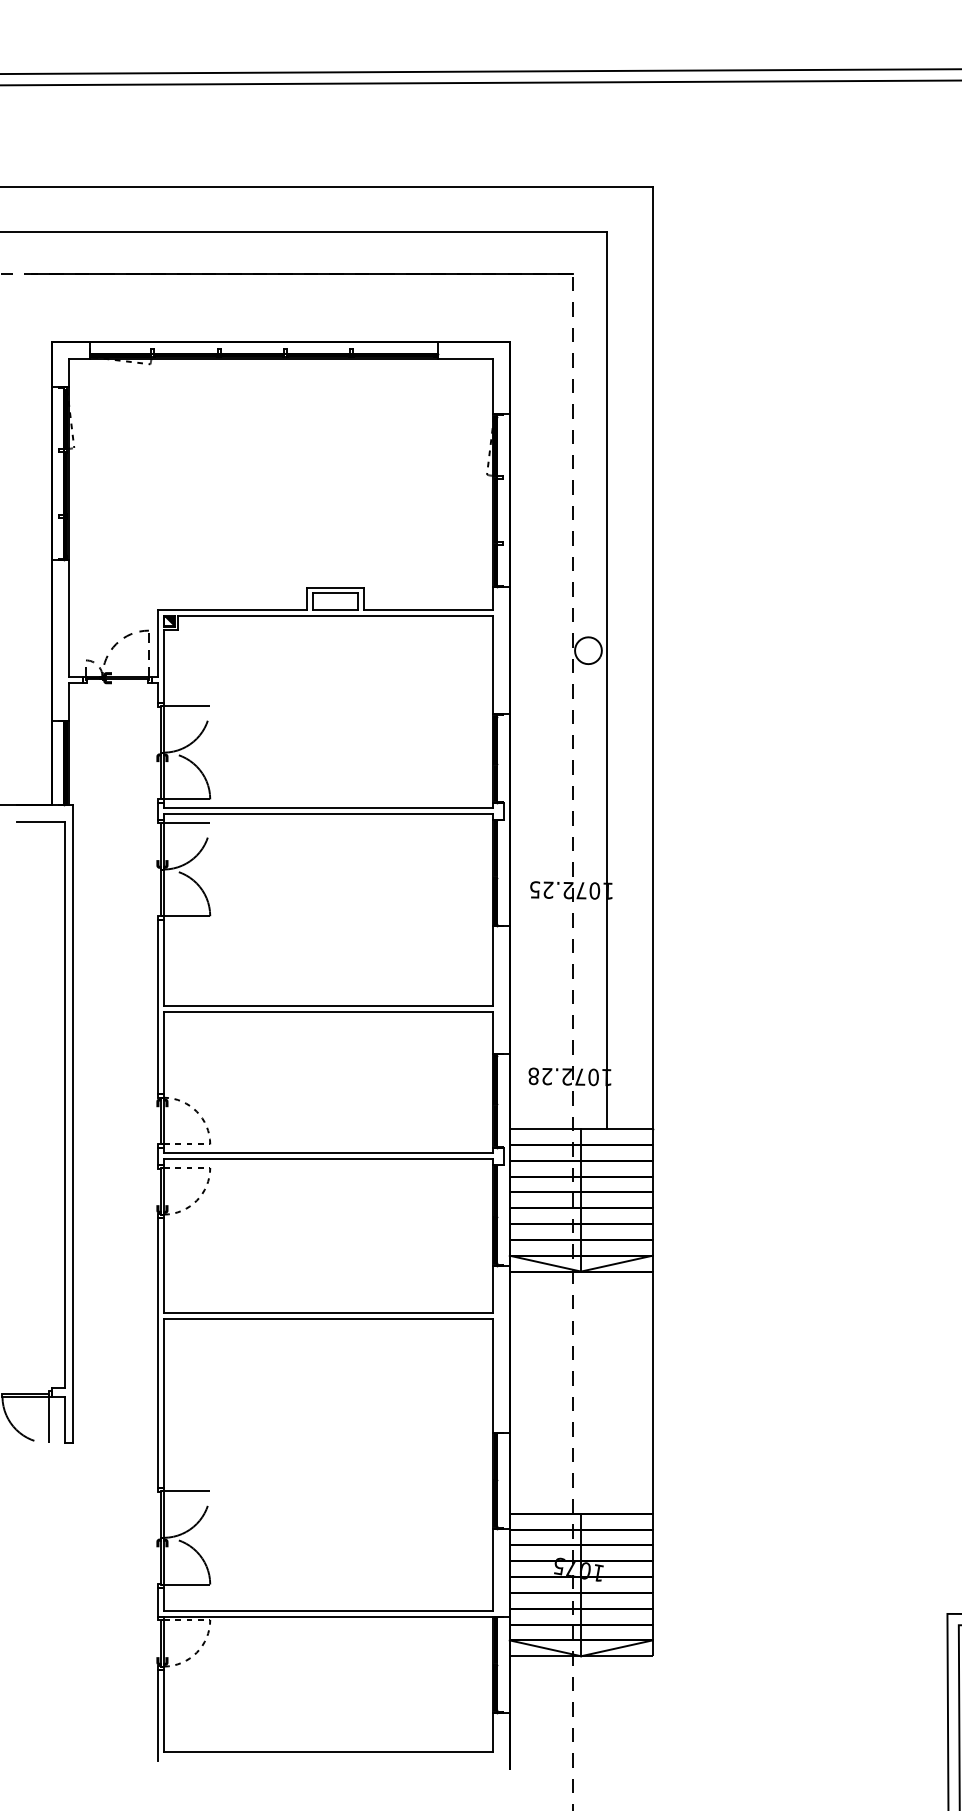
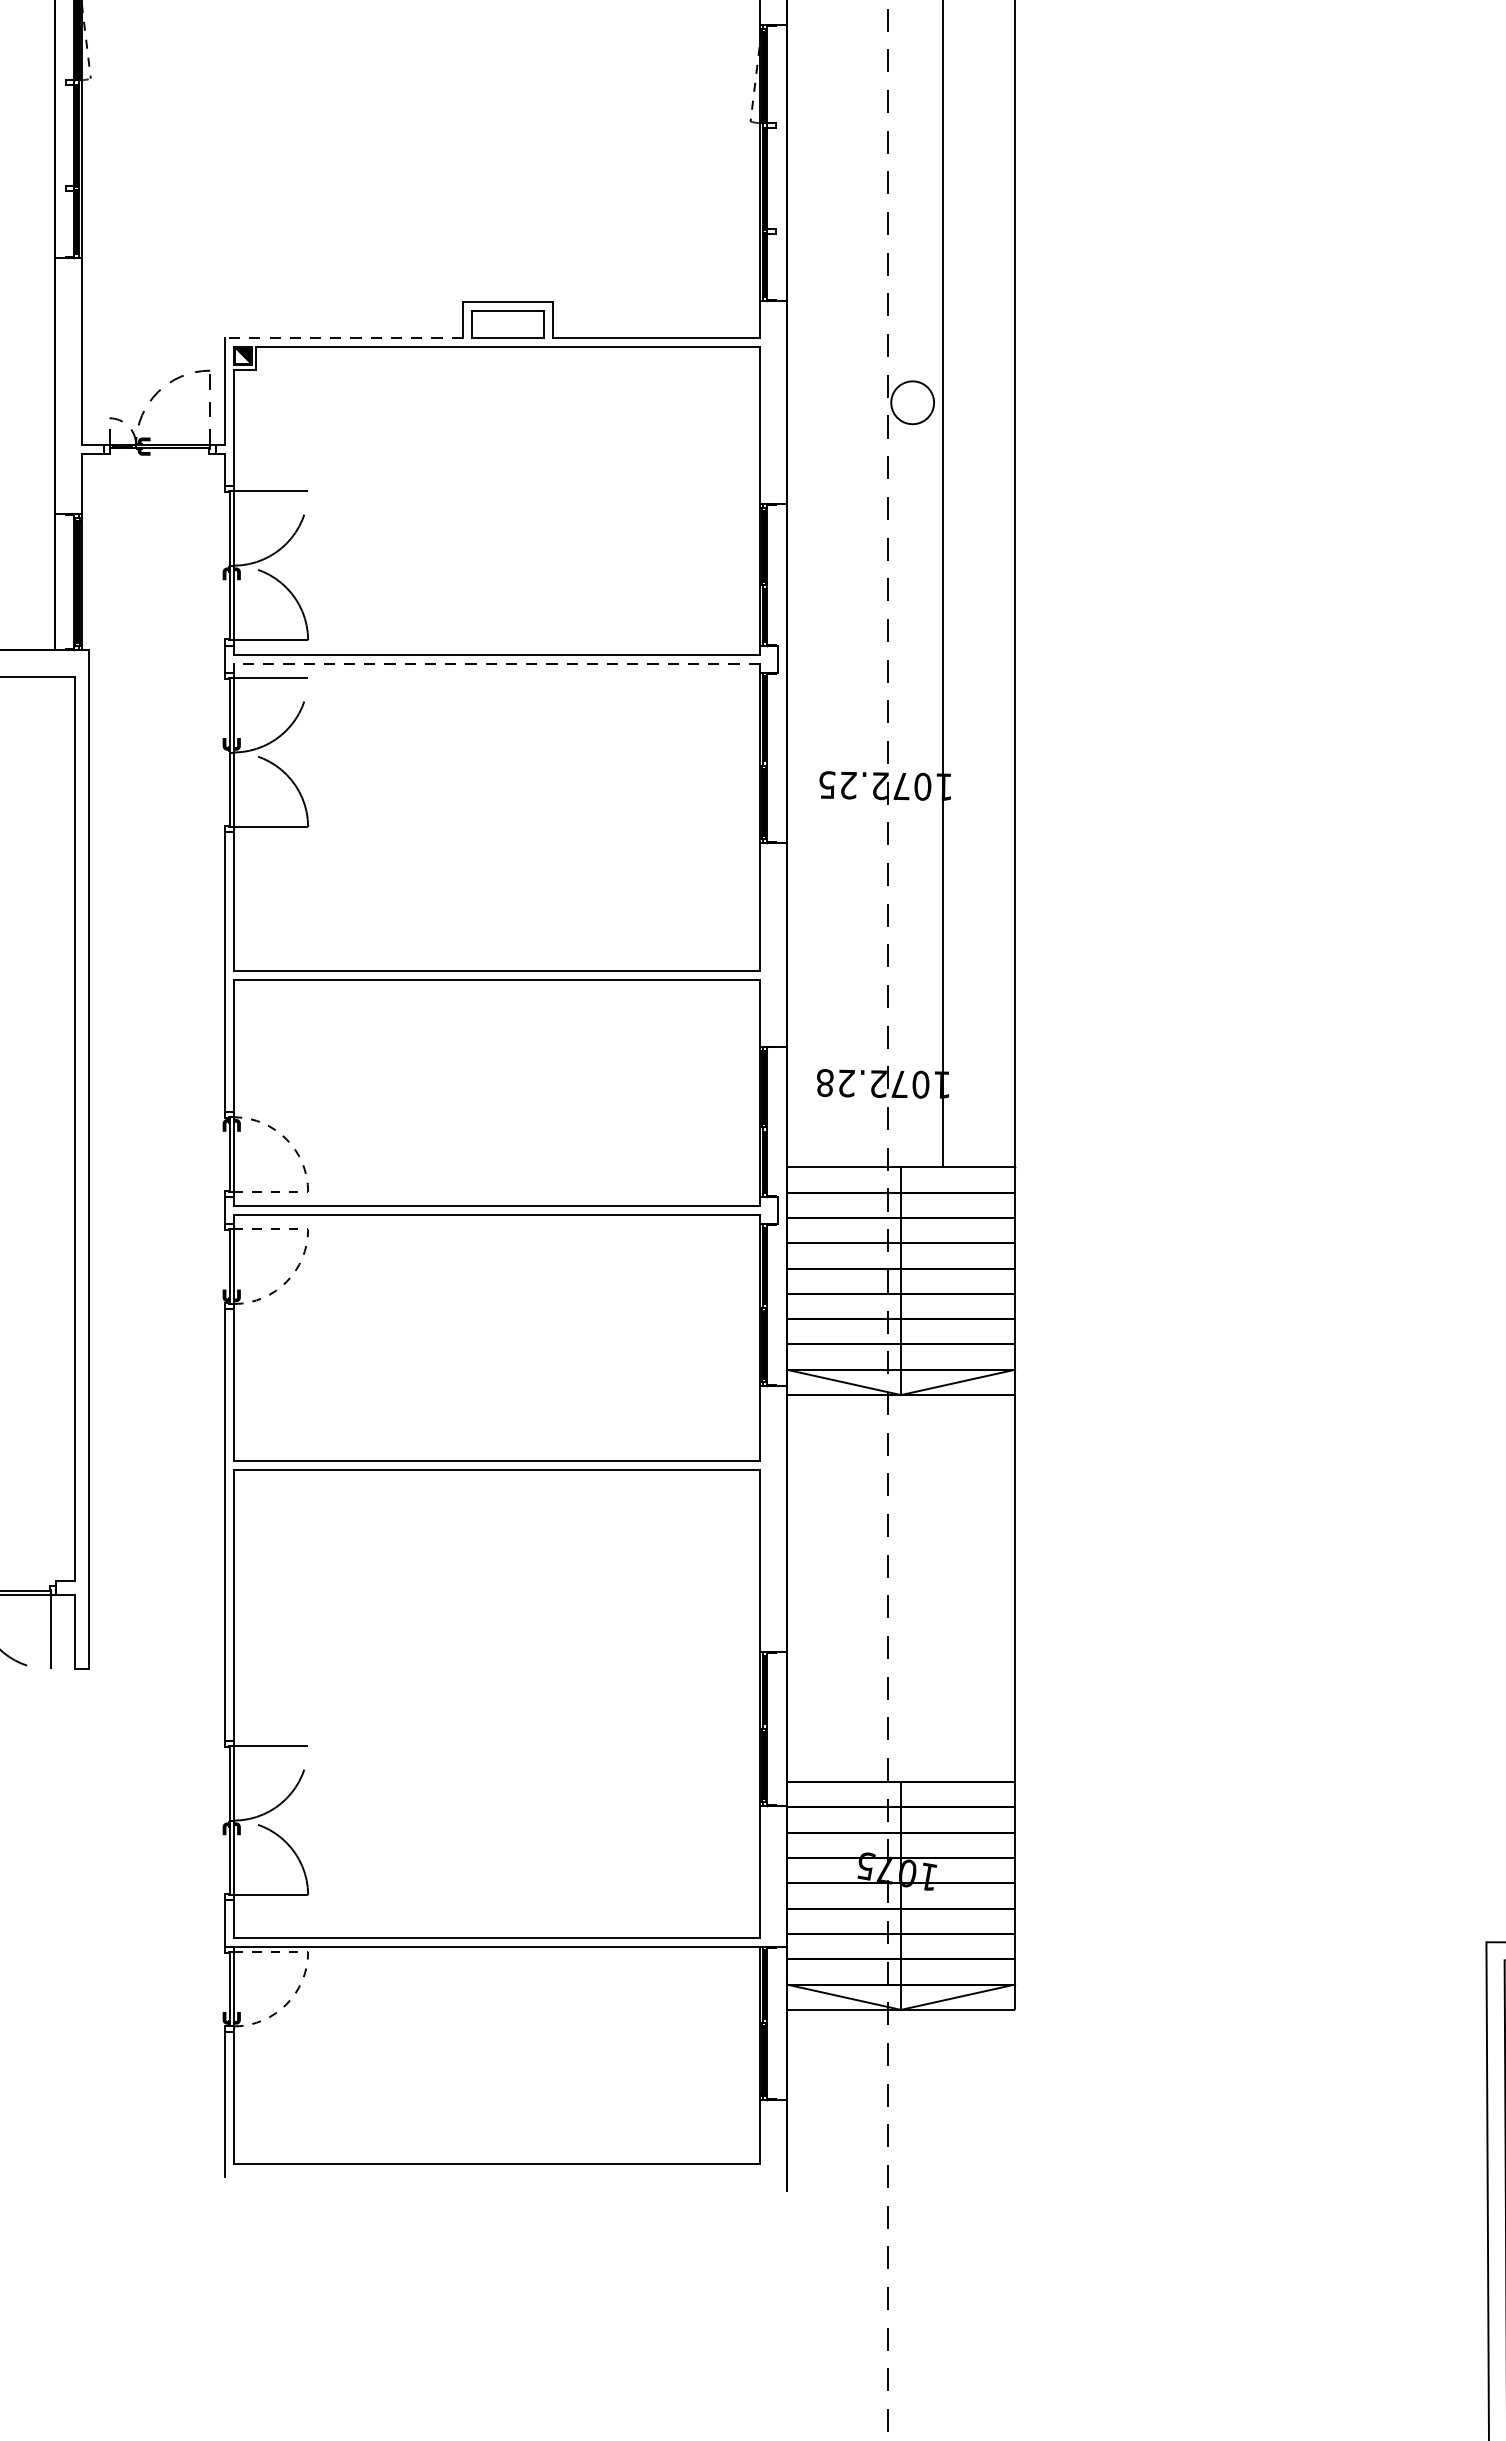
line: (232, 610) -> (343, 338), solid -> dashed
line: (328, 813) -> (497, 662), solid -> dashed

